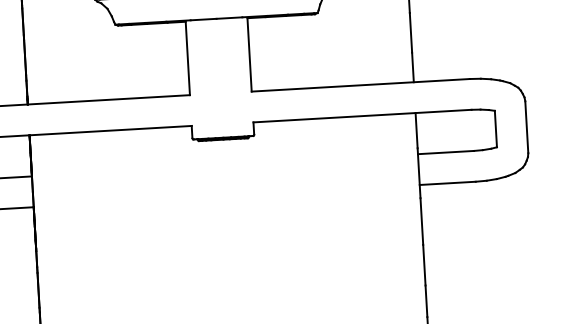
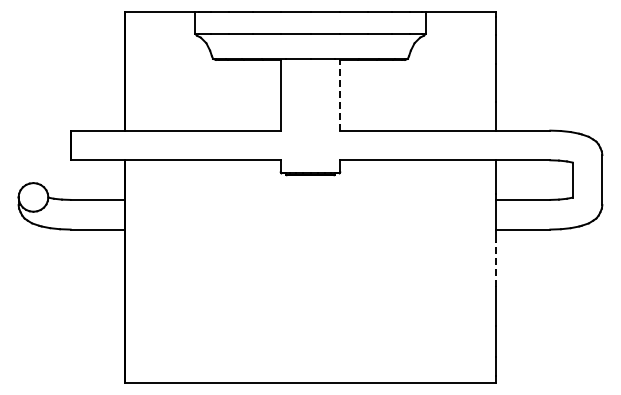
line: (249, 54) -> (340, 94), solid -> dashed
line: (421, 221) -> (496, 264), solid -> dashed

